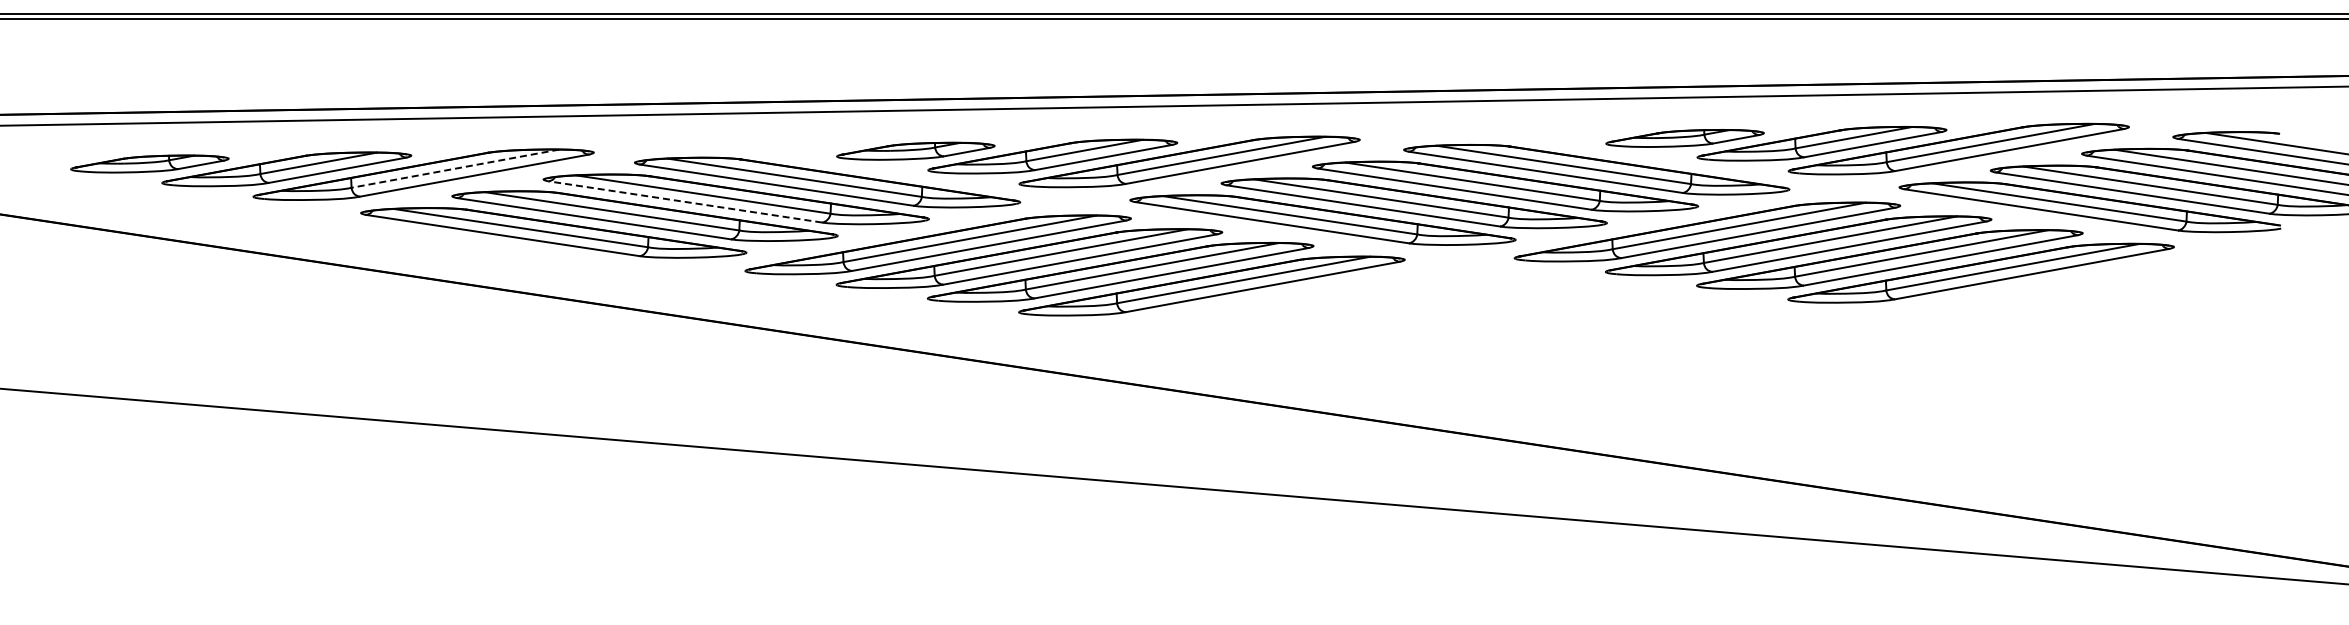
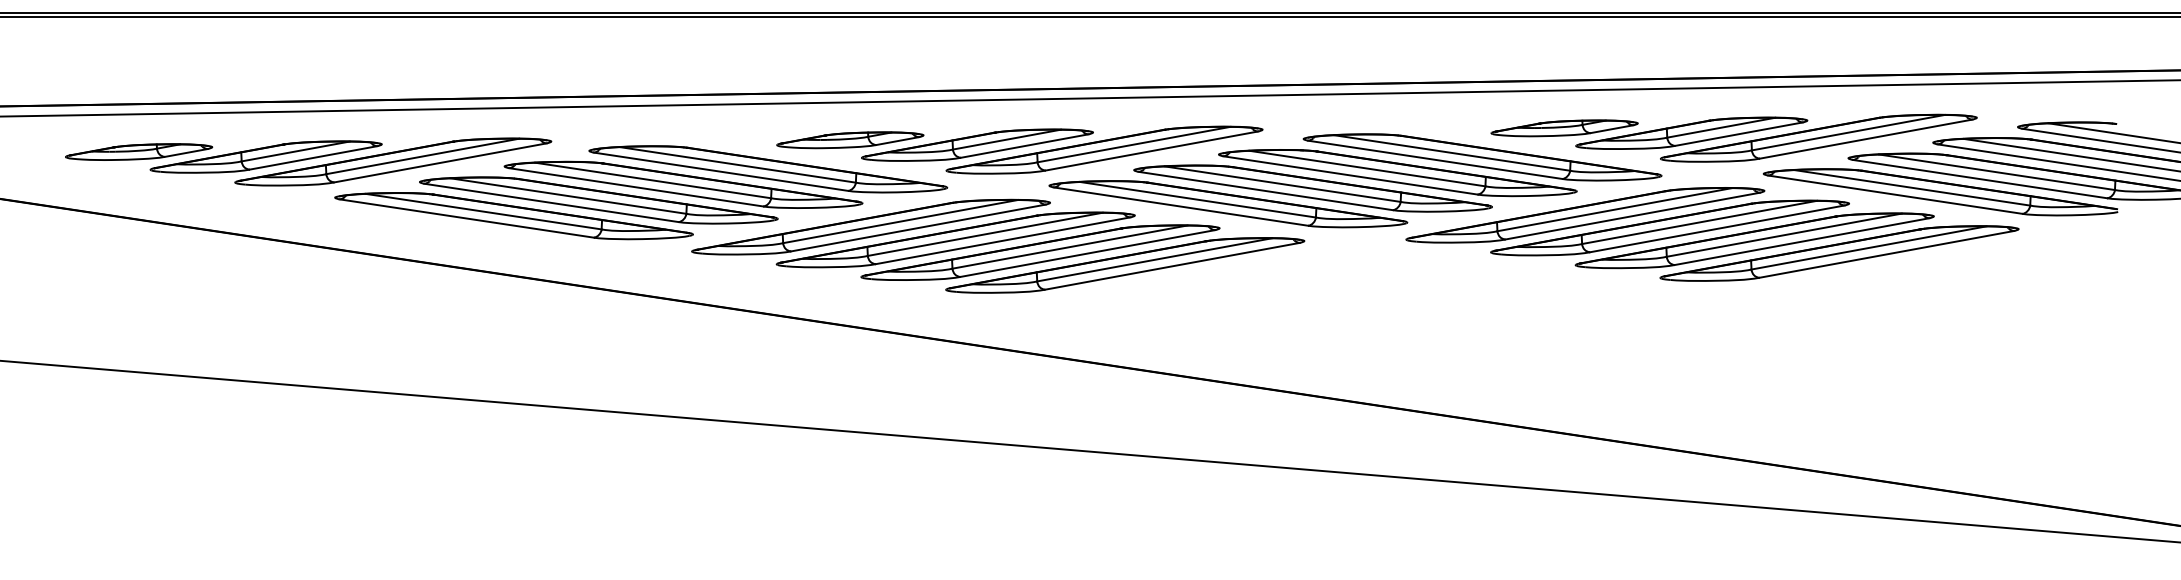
line: (455, 168) -> (422, 156), dashed -> solid
line: (684, 201) -> (635, 186), dashed -> solid

